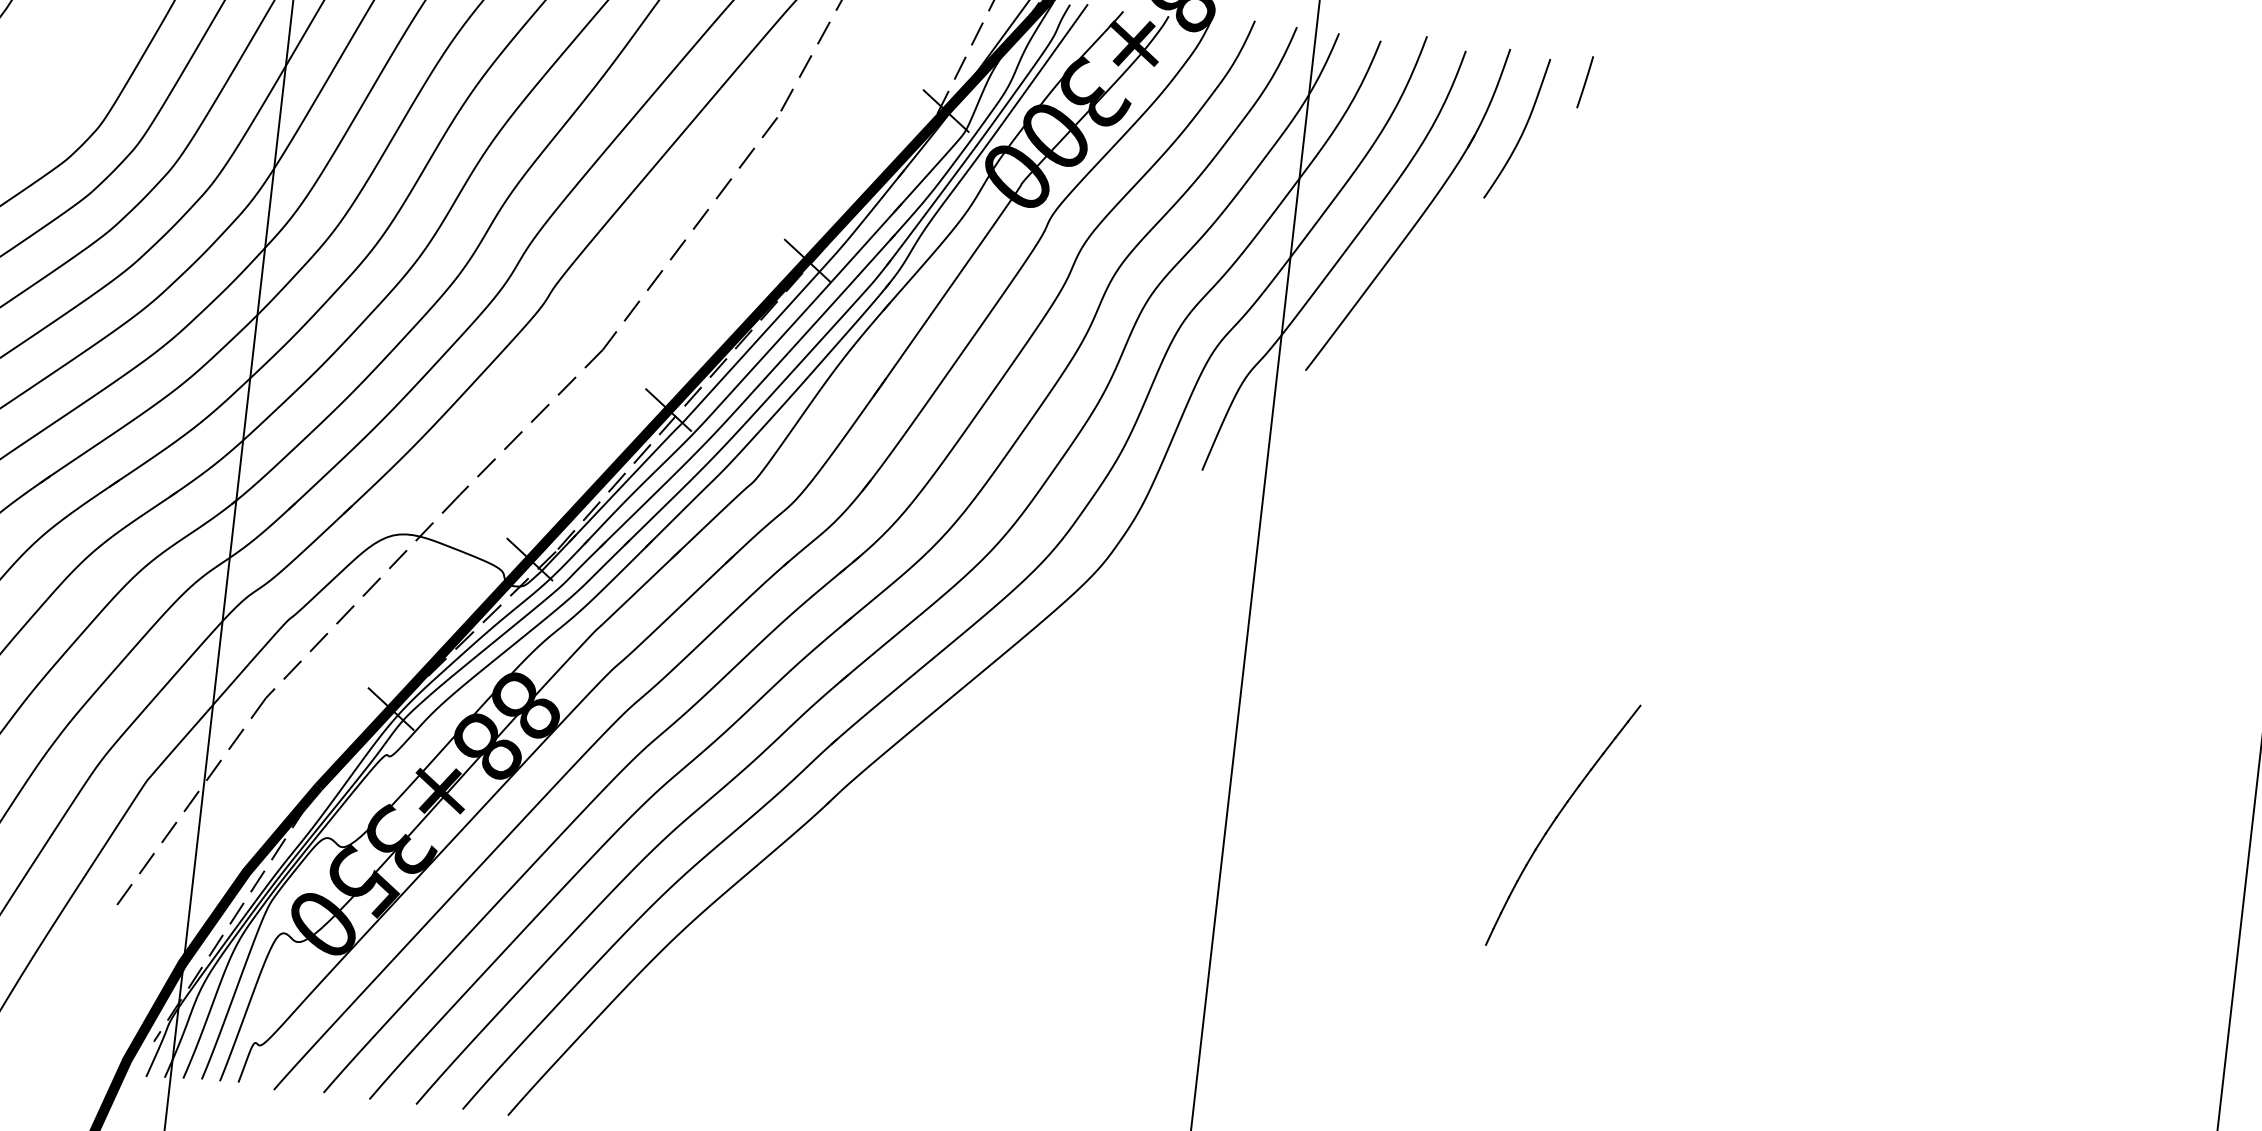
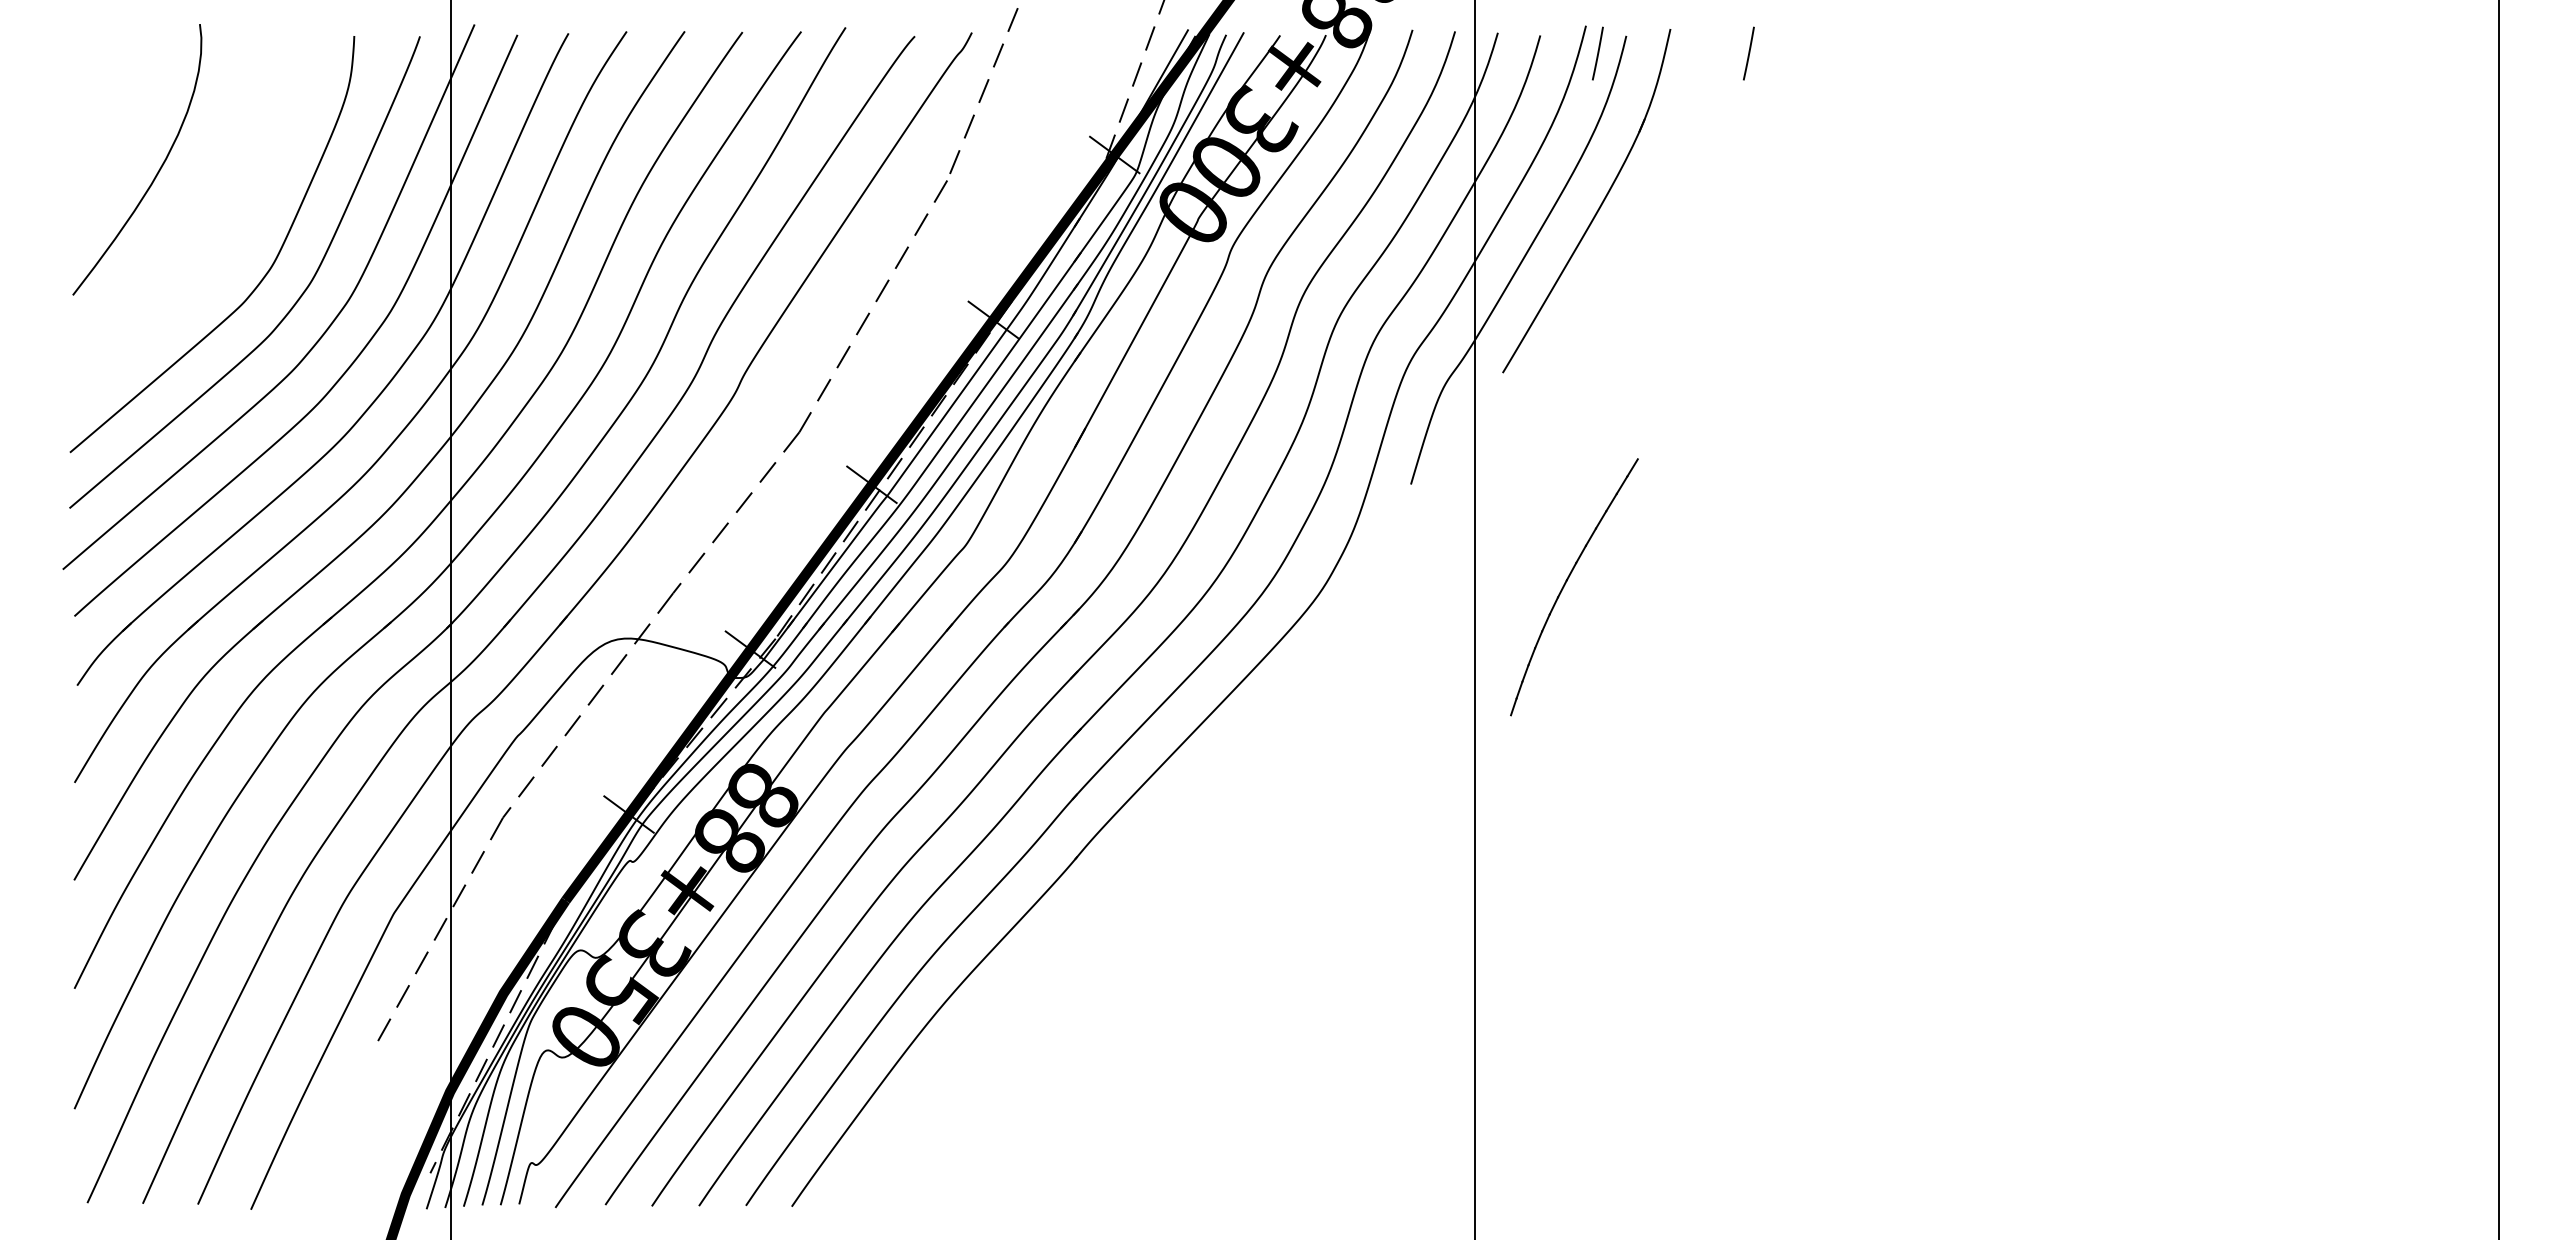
line: (1435, 65) -> (1597, 53), added
curve: (1521, 132) -> (1691, 110), removed
part: (1555, 820) -> (1566, 583), moved

